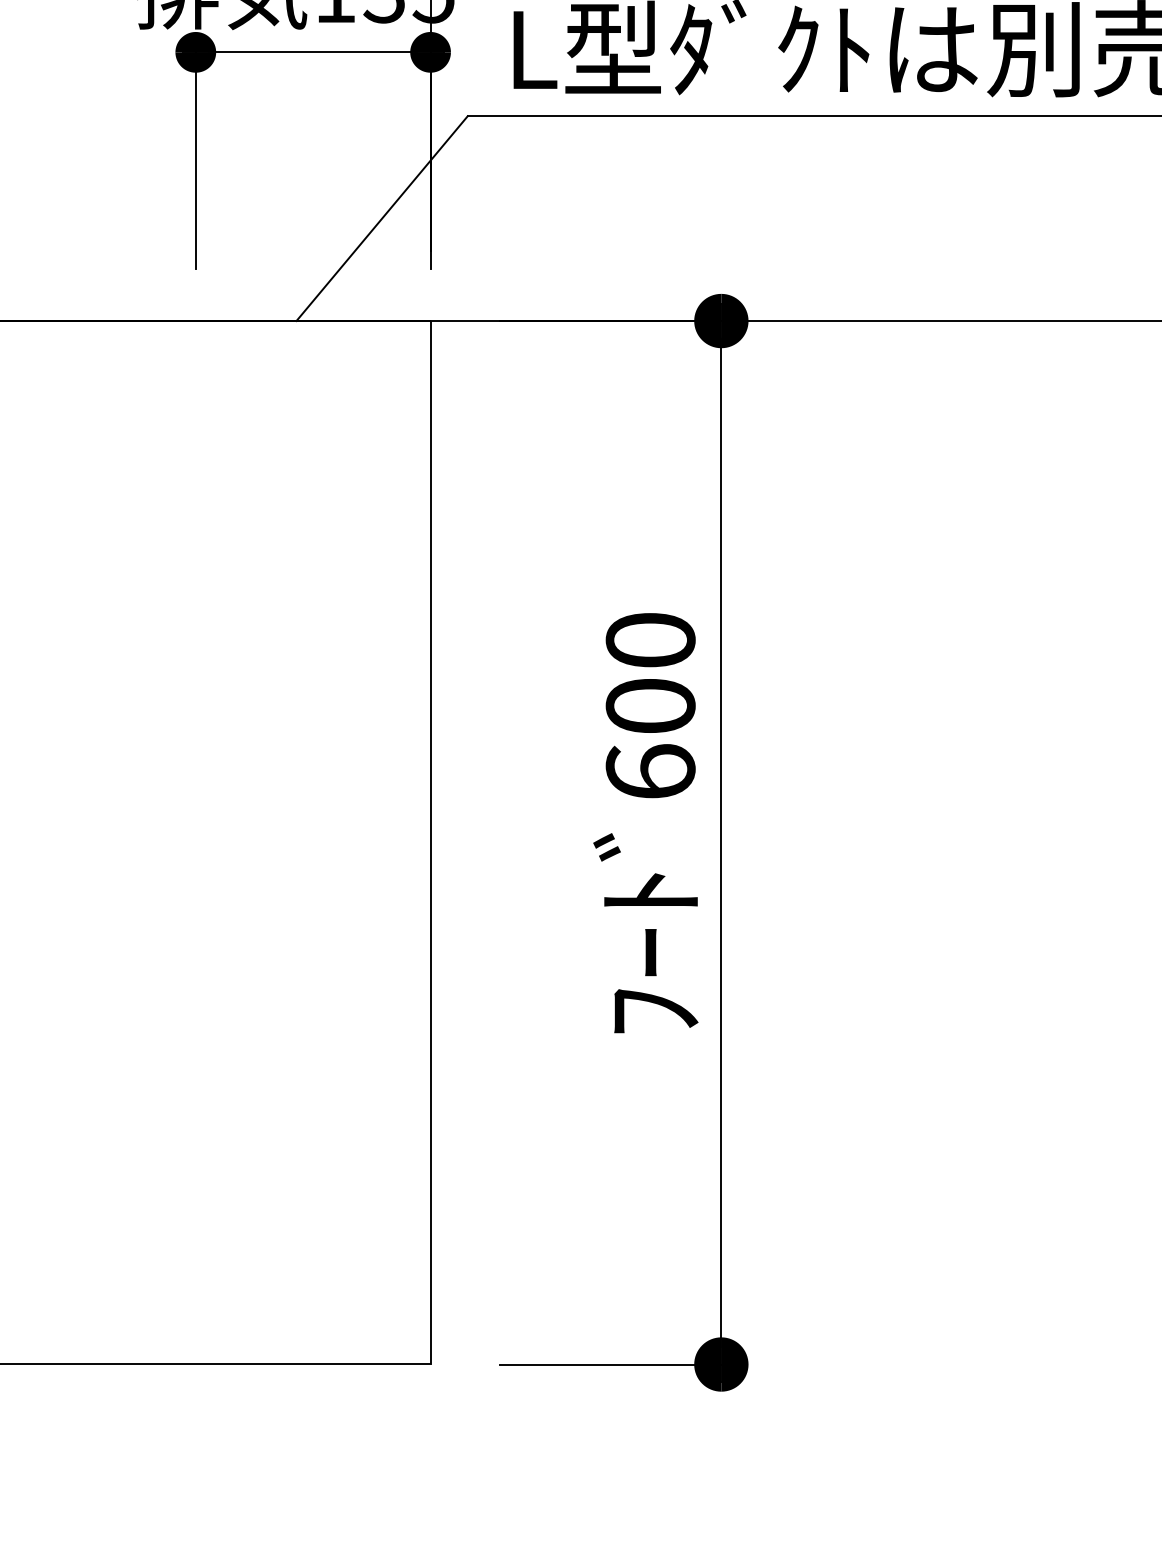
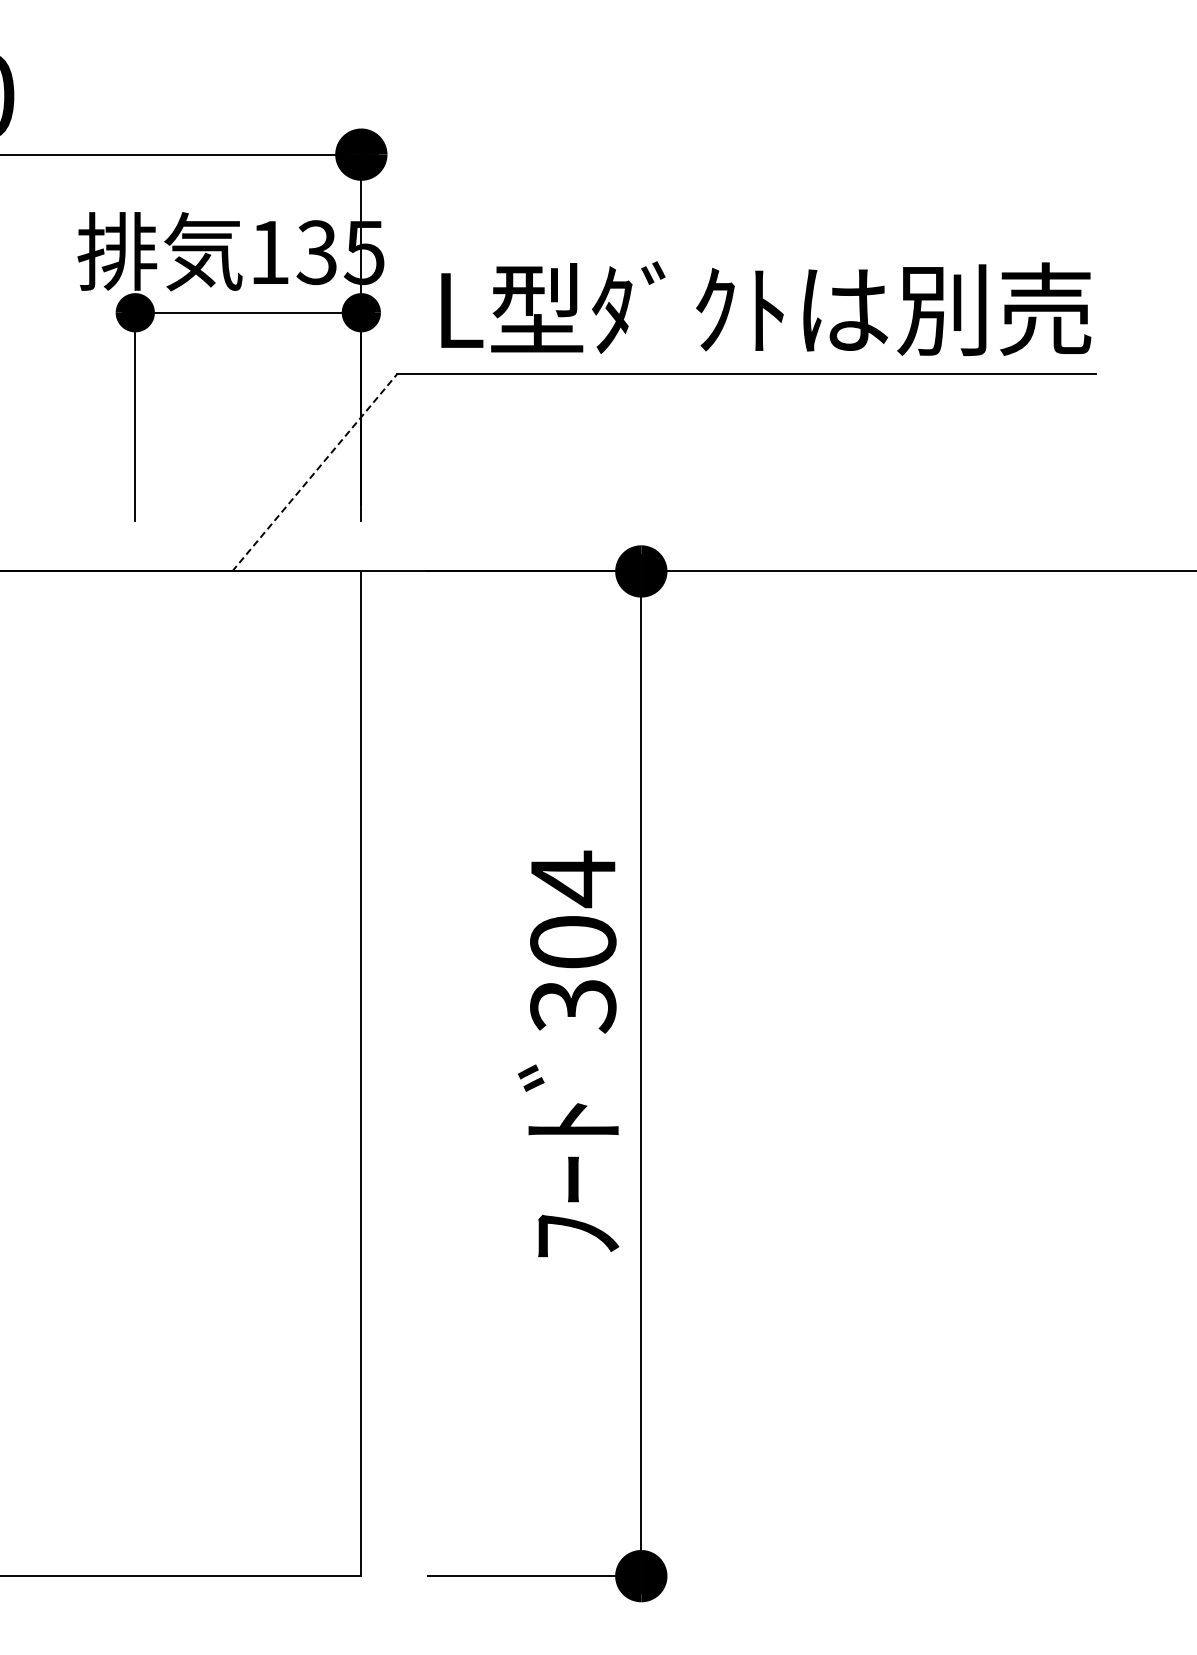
line: (382, 218) -> (315, 472), solid -> dashed
text: (650, 705) -> (573, 941), 600 -> 304

